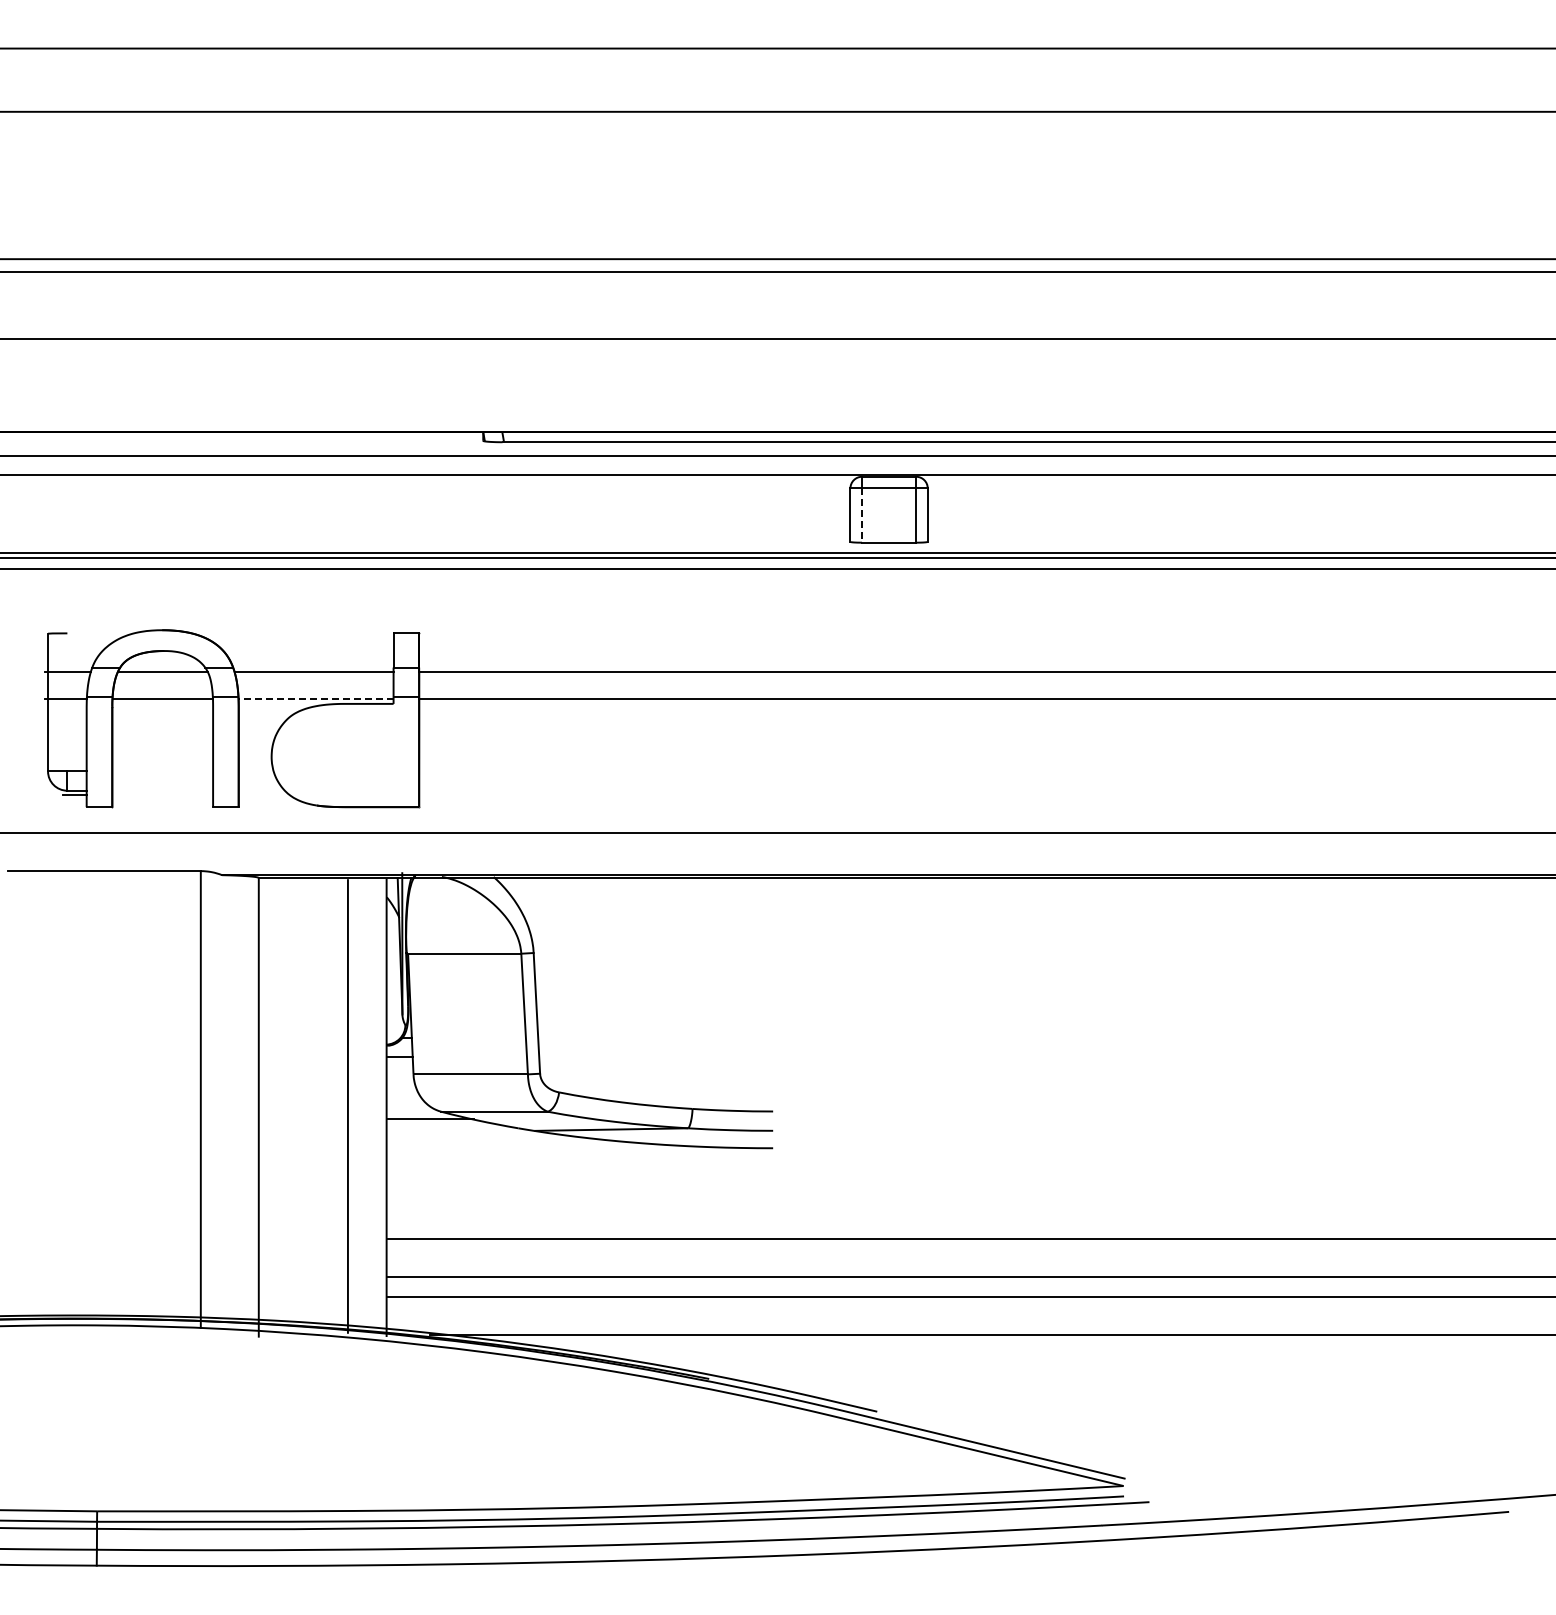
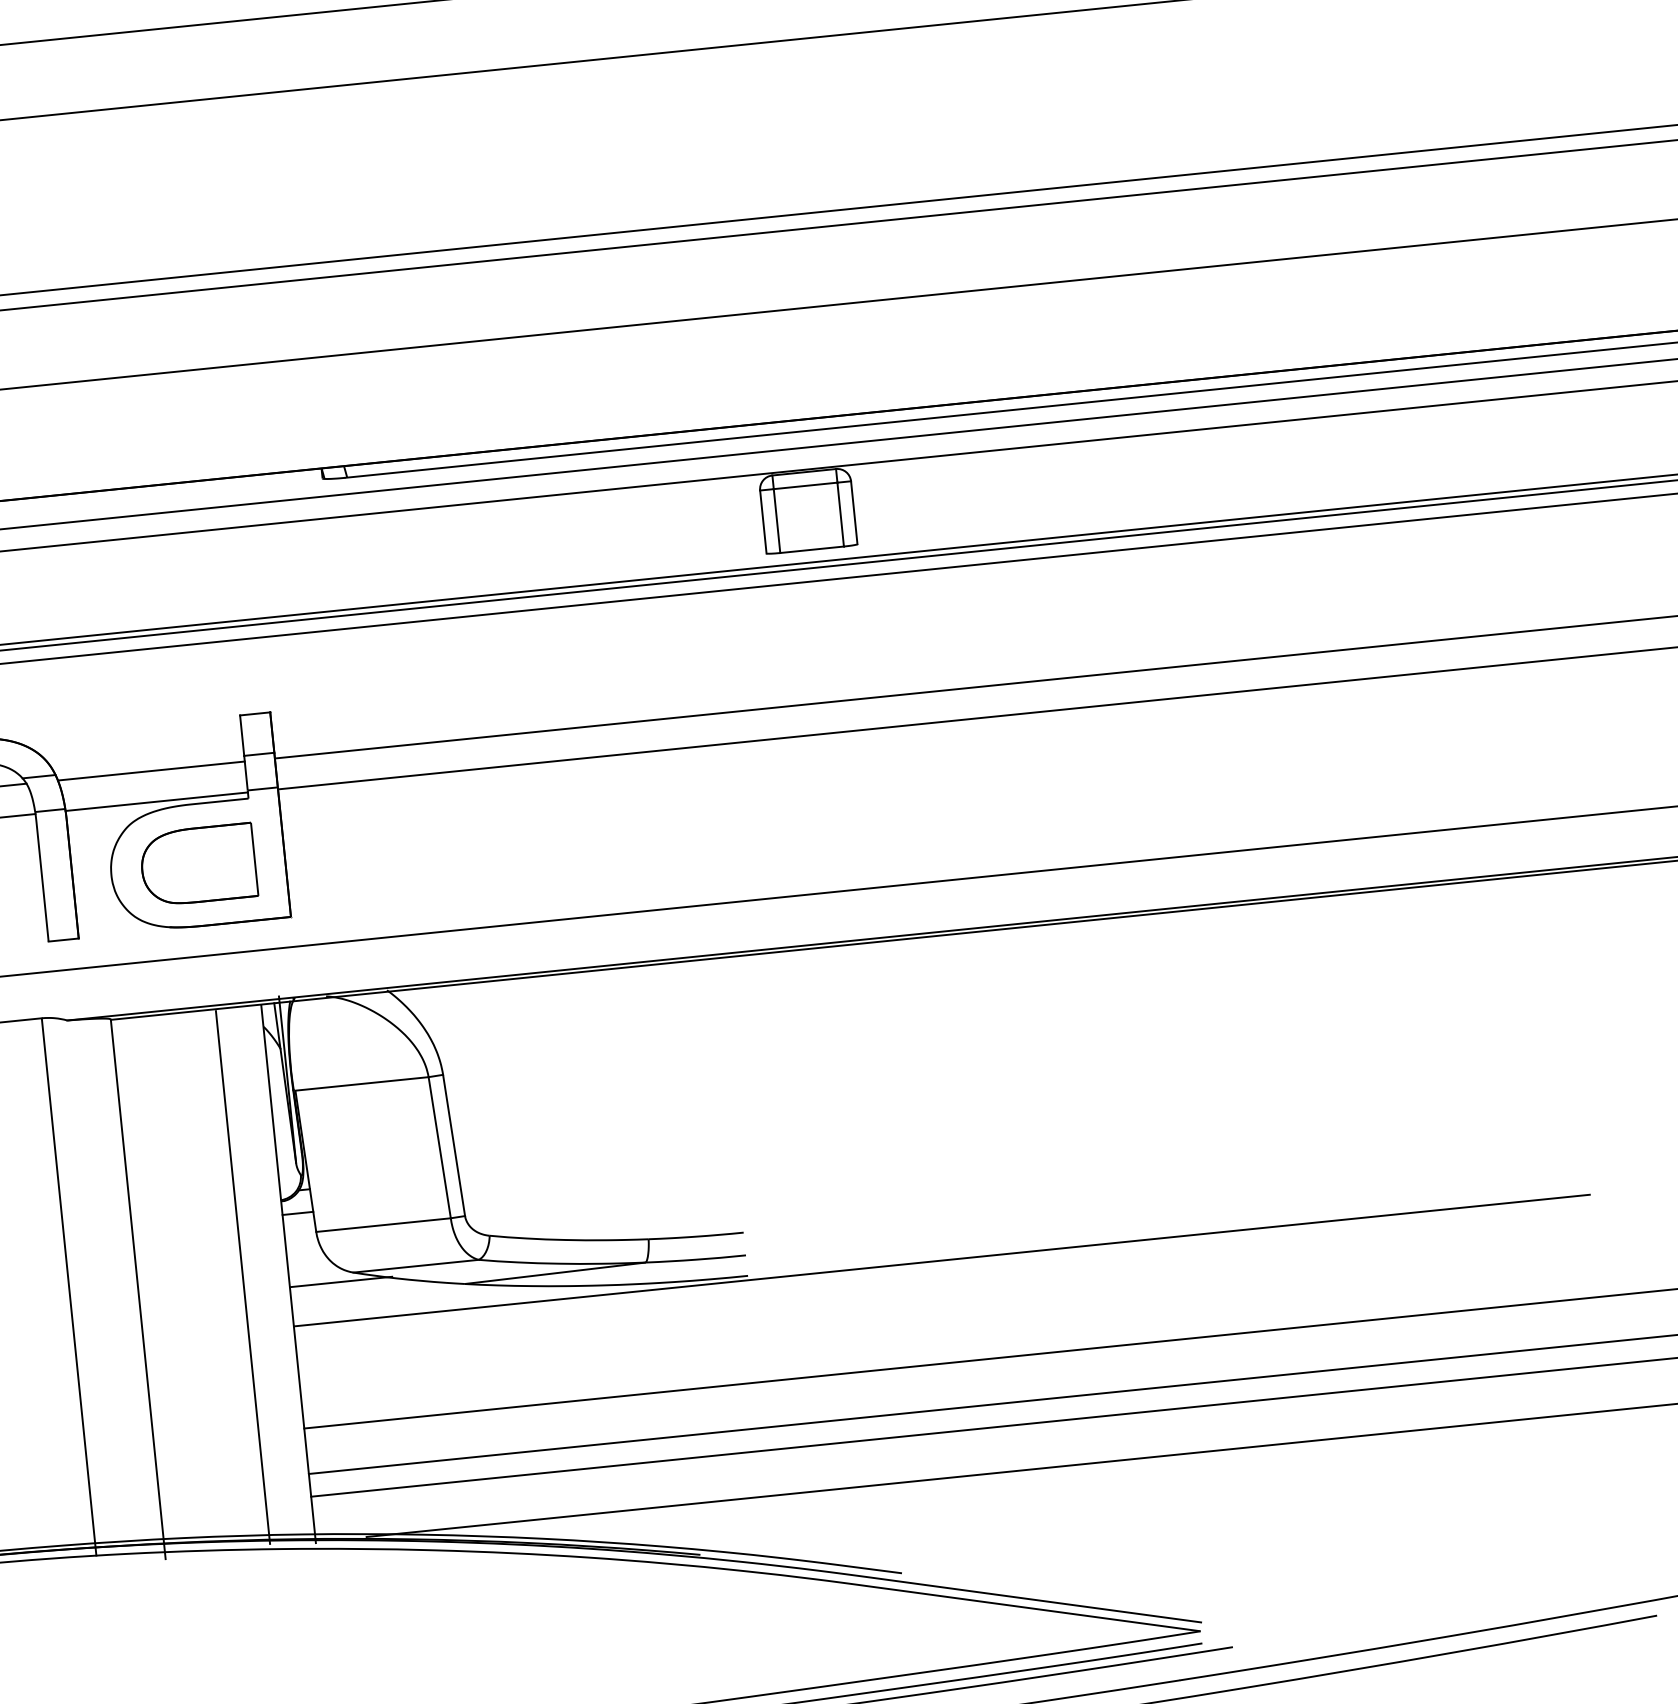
line: (862, 516) -> (777, 522), dashed -> solid
line: (315, 698) -> (156, 801), dashed -> solid
part: (345, 755) -> (198, 865), added
line: (937, 1151) -> (941, 1260), added

